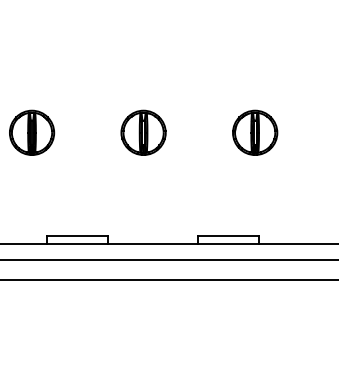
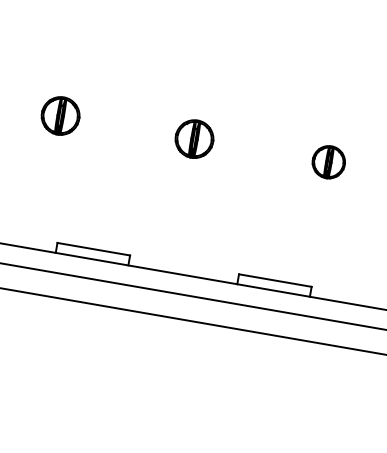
part: (32, 132) -> (61, 115), size x0.7
part: (143, 132) -> (194, 138), size x0.7
part: (255, 132) -> (329, 162), size x0.6

